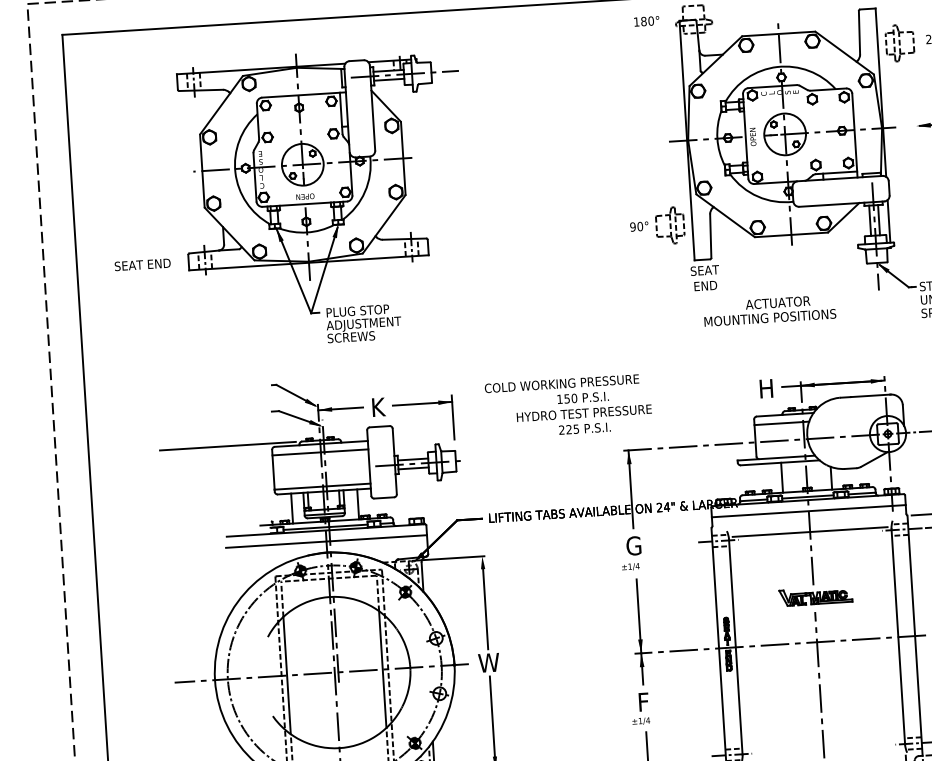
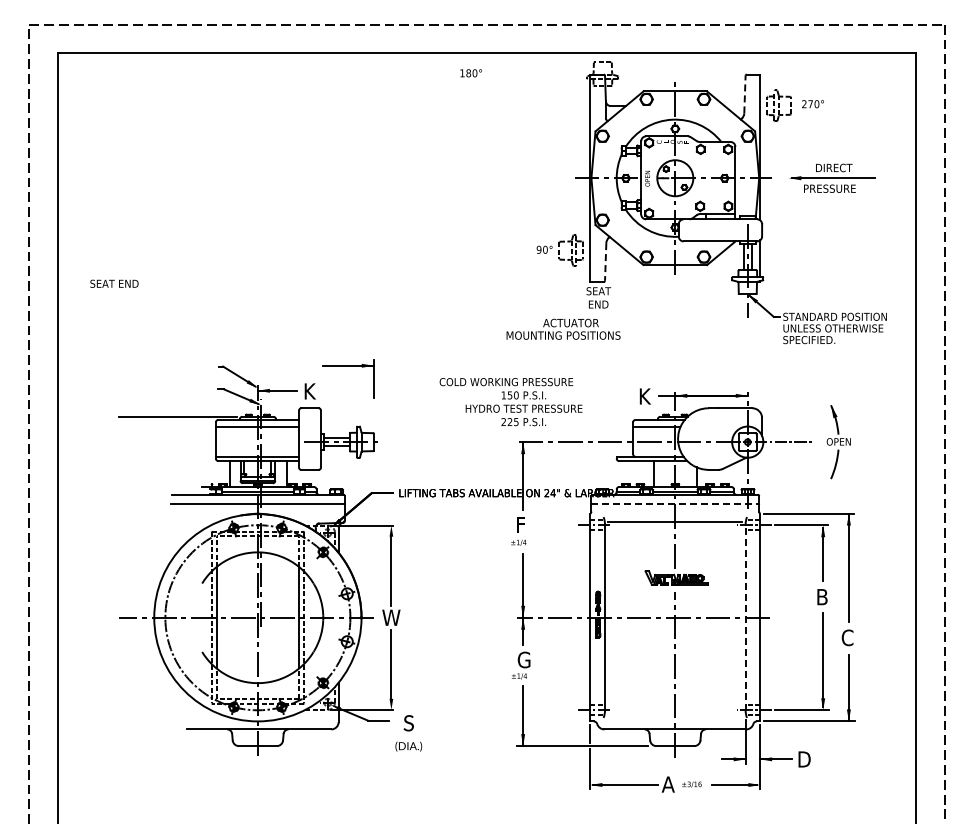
text: (646, 21) -> (470, 73), moved
line: (858, 32) -> (744, 94), solid -> dashed
part: (325, 197) -> (275, 207), removed
line: (710, 235) -> (605, 261), solid -> dashed
text: (142, 264) -> (114, 283), moved
text: (769, 309) -> (563, 328), moved
text: (766, 388) -> (645, 396), H -> K
part: (423, 404) -> (348, 366), moved
text: (568, 407) -> (510, 402), moved
line: (809, 511) -> (675, 504), solid -> dashed
text: (633, 545) -> (522, 524), G -> F
line: (898, 636) -> (745, 617), solid -> dashed
text: (644, 701) -> (523, 659), F -> G

